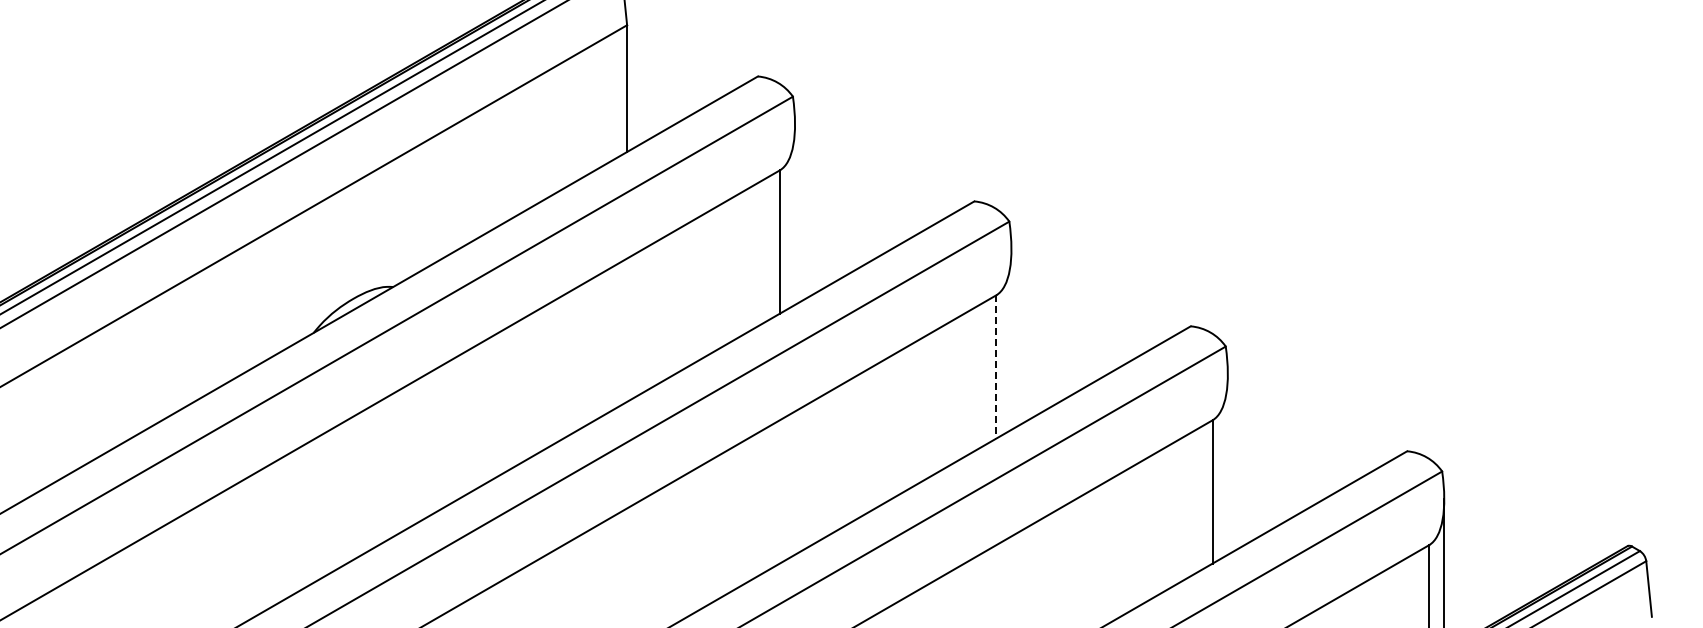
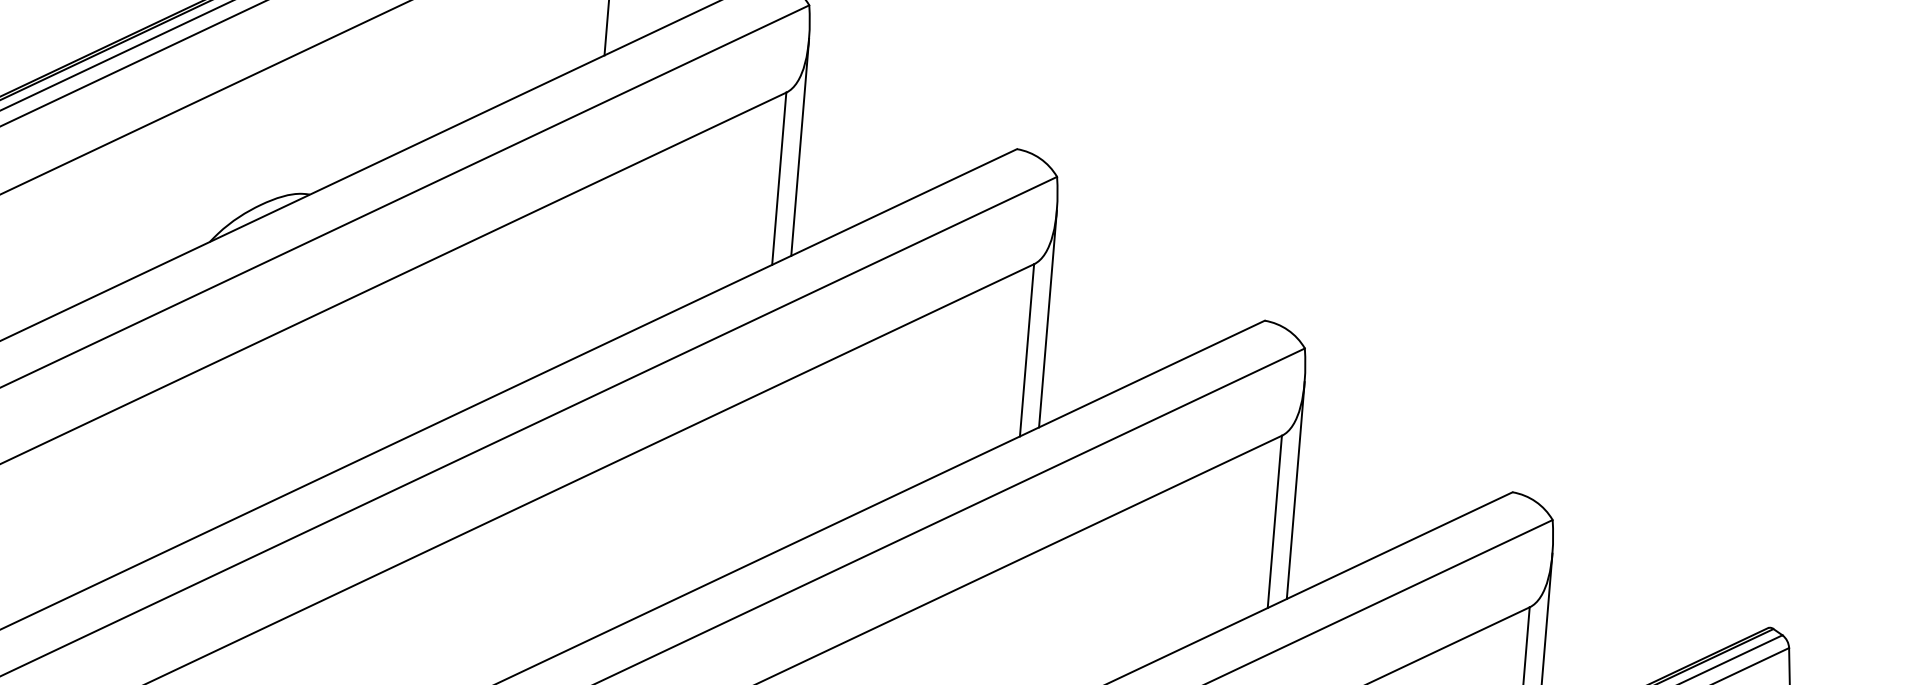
line: (795, 214) -> (800, 147), added
line: (1011, 339) -> (1048, 318), added
line: (996, 366) -> (1027, 349), dashed -> solid
line: (1227, 464) -> (1295, 490), added

